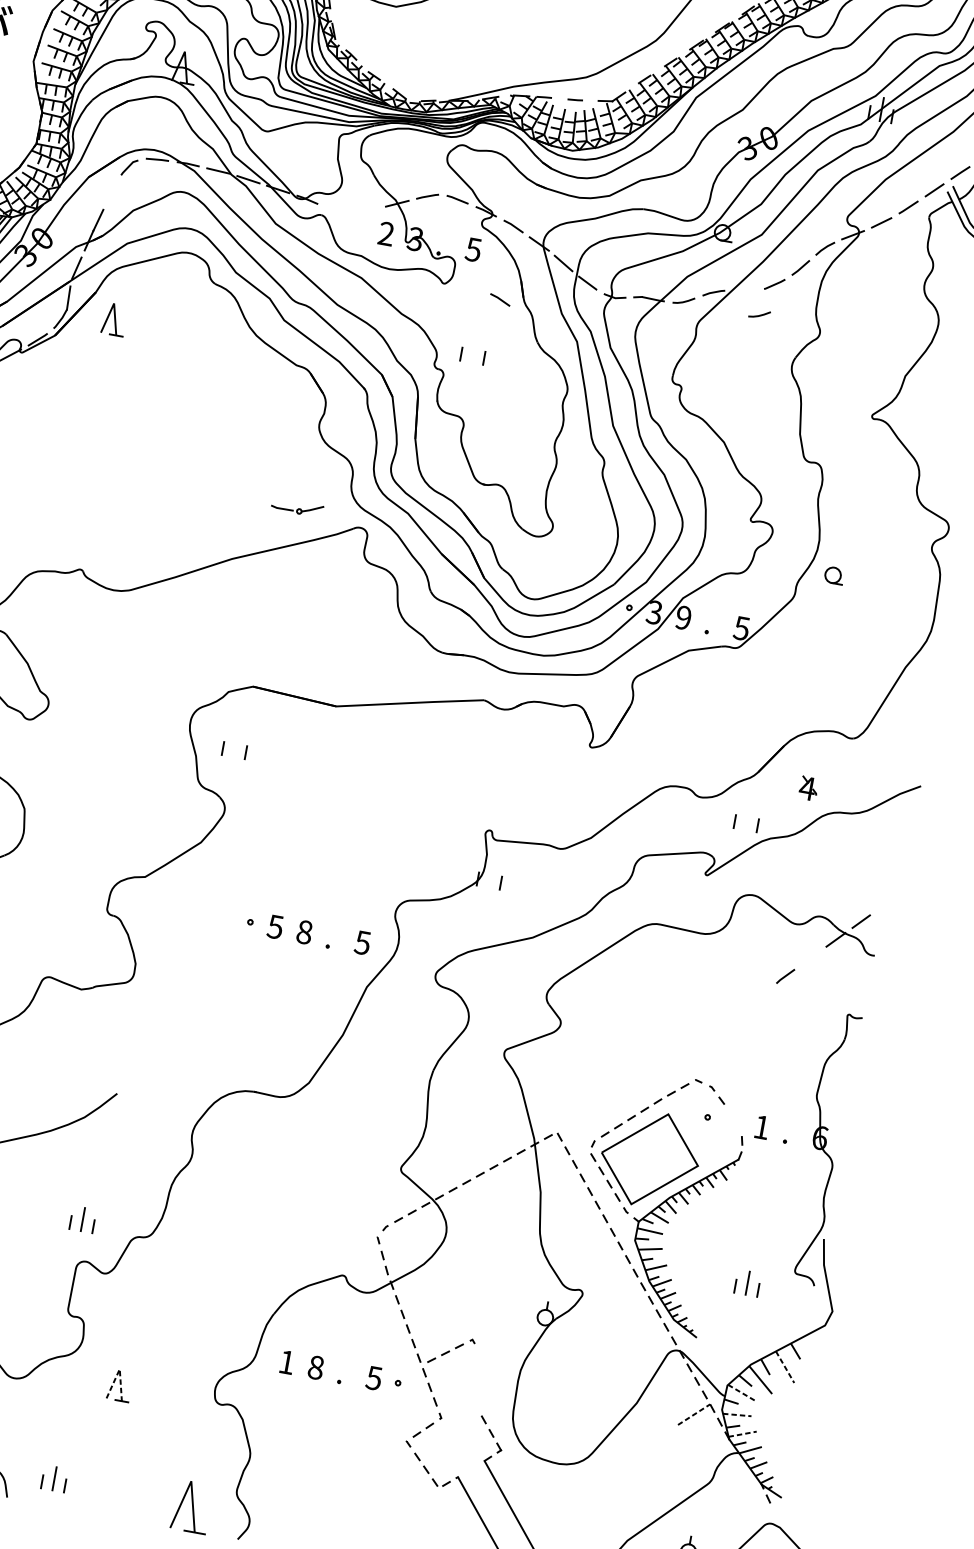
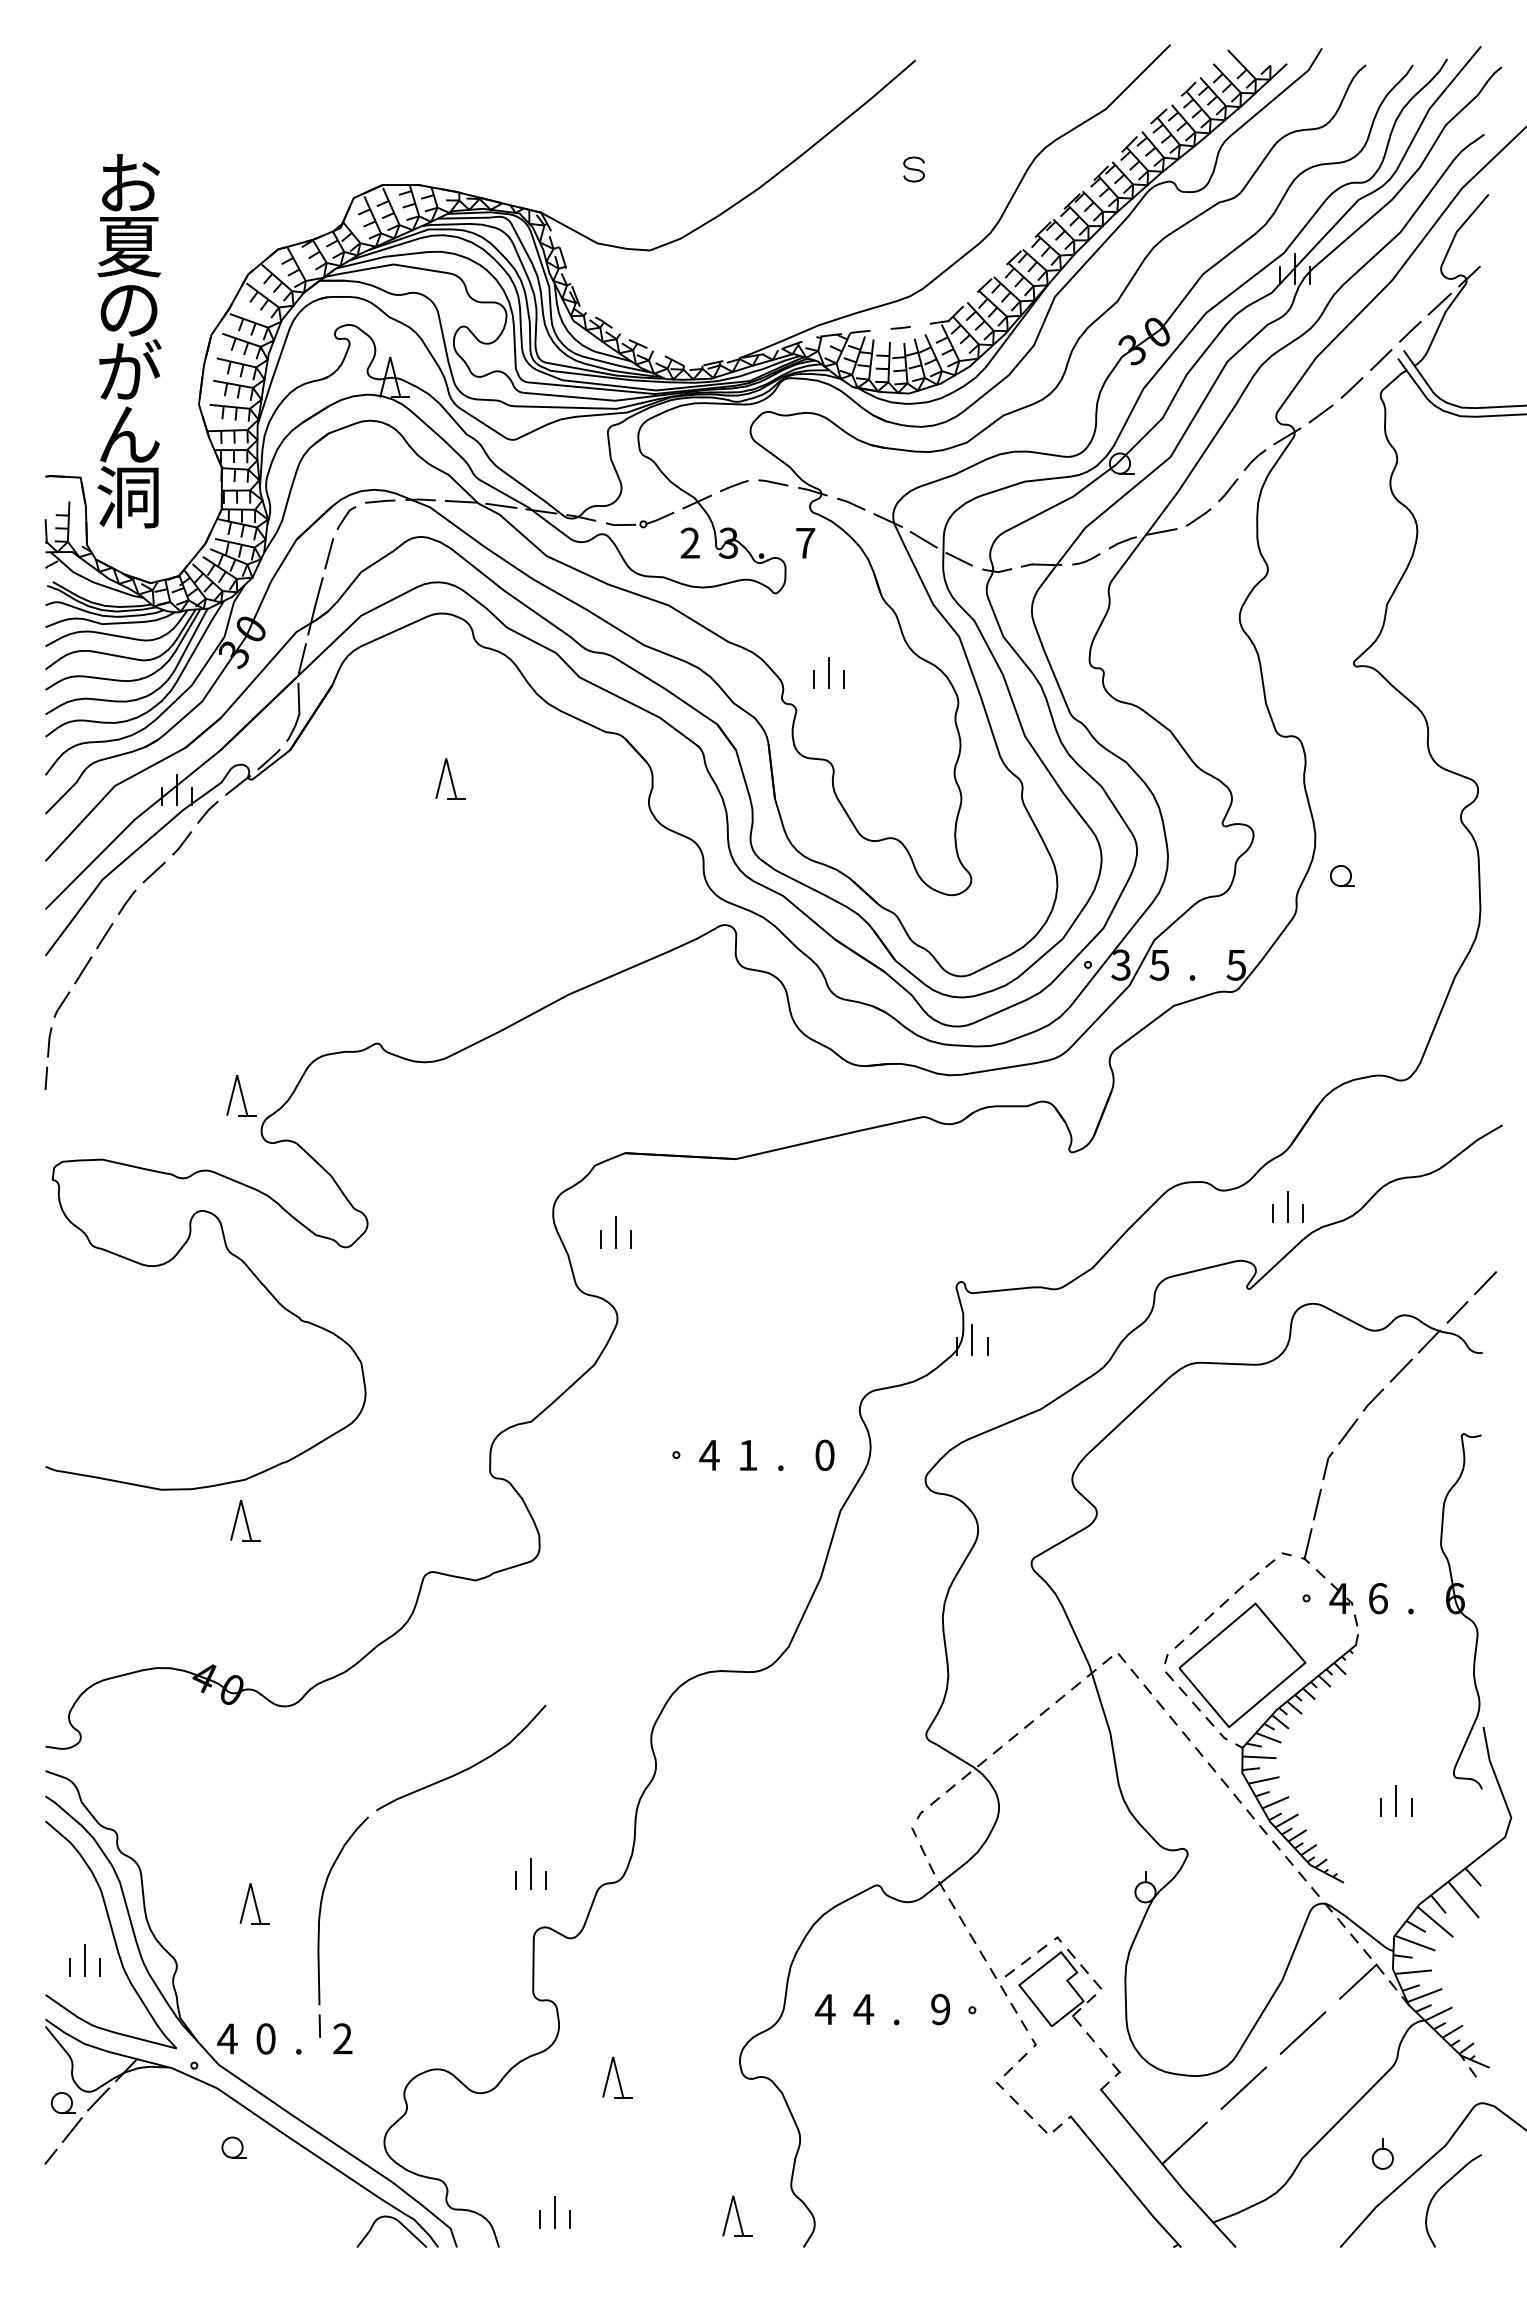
line: (111, 192) -> (329, 553), added
text: (473, 250) -> (805, 543), 5 -> 7
line: (744, 289) -> (1161, 531), added
line: (500, 299) -> (851, 600), removed
curve: (760, 314) -> (1187, 559), removed
part: (114, 319) -> (450, 778), moved
line: (473, 350) -> (828, 672), added
part: (297, 507) -> (640, 519), moved
text: (683, 617) -> (1159, 964), 9 -> 5
line: (235, 745) -> (616, 1232), added
part: (808, 788) -> (1341, 1598), moved
line: (747, 818) -> (1287, 1206), added
line: (490, 876) -> (972, 1340), added
line: (886, 903) -> (1485, 1283), added
text: (275, 927) -> (709, 1455), 5 -> 4
text: (304, 932) -> (747, 1455), 8 -> 1
text: (362, 942) -> (824, 1454), 5 -> 0
line: (810, 957) -> (1400, 1370), added
line: (762, 996) -> (1348, 1431), added
line: (741, 1019) -> (1327, 1465), added
line: (728, 1047) -> (1316, 1504), added
line: (715, 1075) -> (1307, 1543), added
text: (762, 1127) -> (1378, 1598), 1 -> 6
text: (286, 1362) -> (824, 2009), 1 -> 4
line: (785, 1366) -> (1463, 1899), dashed -> solid
text: (315, 1367) -> (863, 2009), 8 -> 4
line: (119, 1369) -> (613, 2057), dashed -> solid
part: (467, 1377) -> (1059, 1987), added
text: (374, 1378) -> (940, 2009), 5 -> 9
line: (742, 1393) -> (1415, 1943), dashed -> solid
line: (694, 1414) -> (1358, 1981), dashed -> solid
line: (737, 1415) -> (1413, 1972), dashed -> solid
line: (742, 1434) -> (1424, 1995), dashed -> solid
line: (644, 1445) -> (1302, 2032), added
line: (592, 1478) -> (1243, 2087), added
part: (192, 1506) -> (737, 2215), size x0.62
line: (540, 1513) -> (1184, 2143), added

